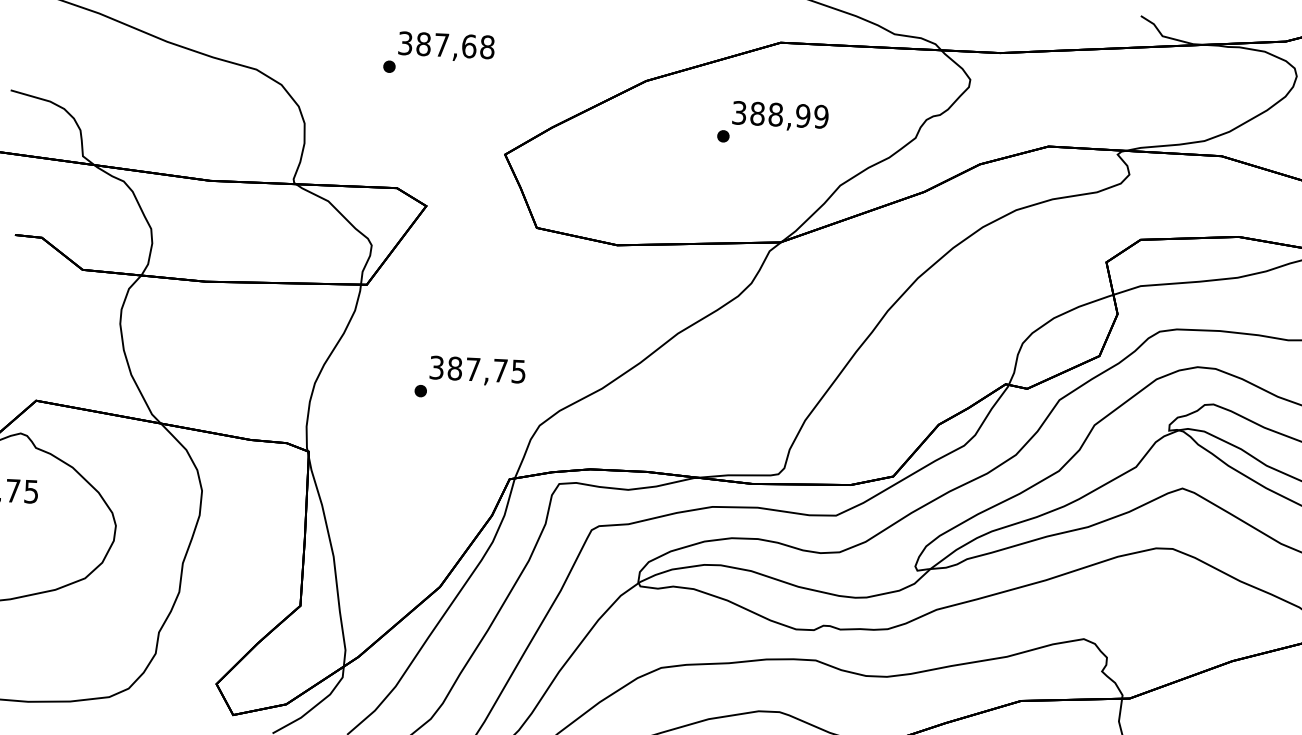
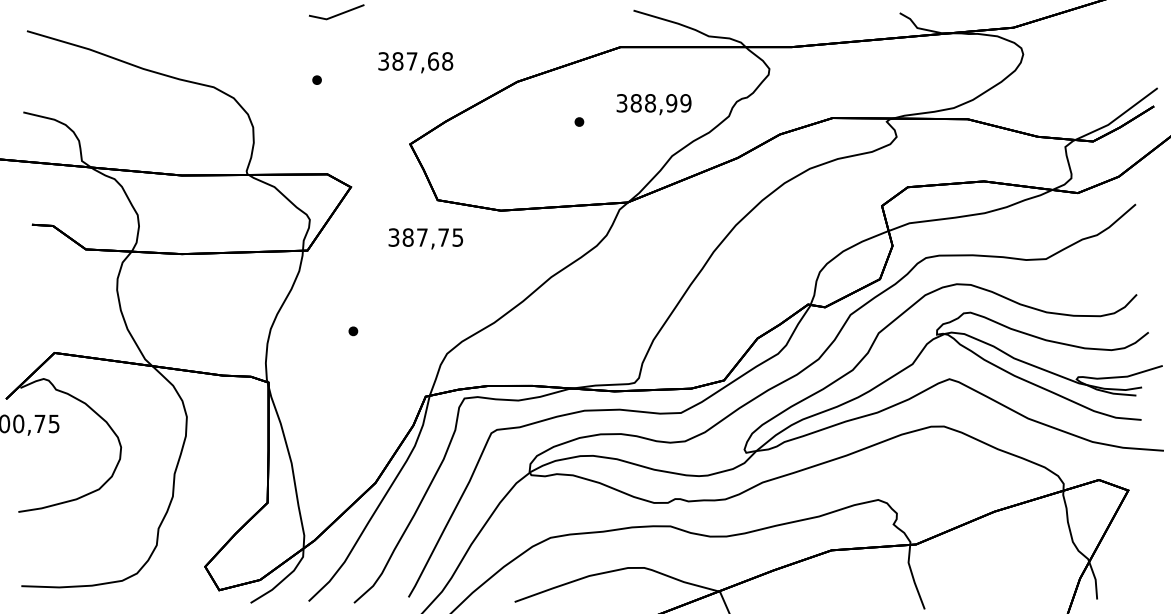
text: (446, 46) -> (415, 62), moved
text: (779, 116) -> (653, 104), moved
text: (477, 370) -> (425, 238), moved

